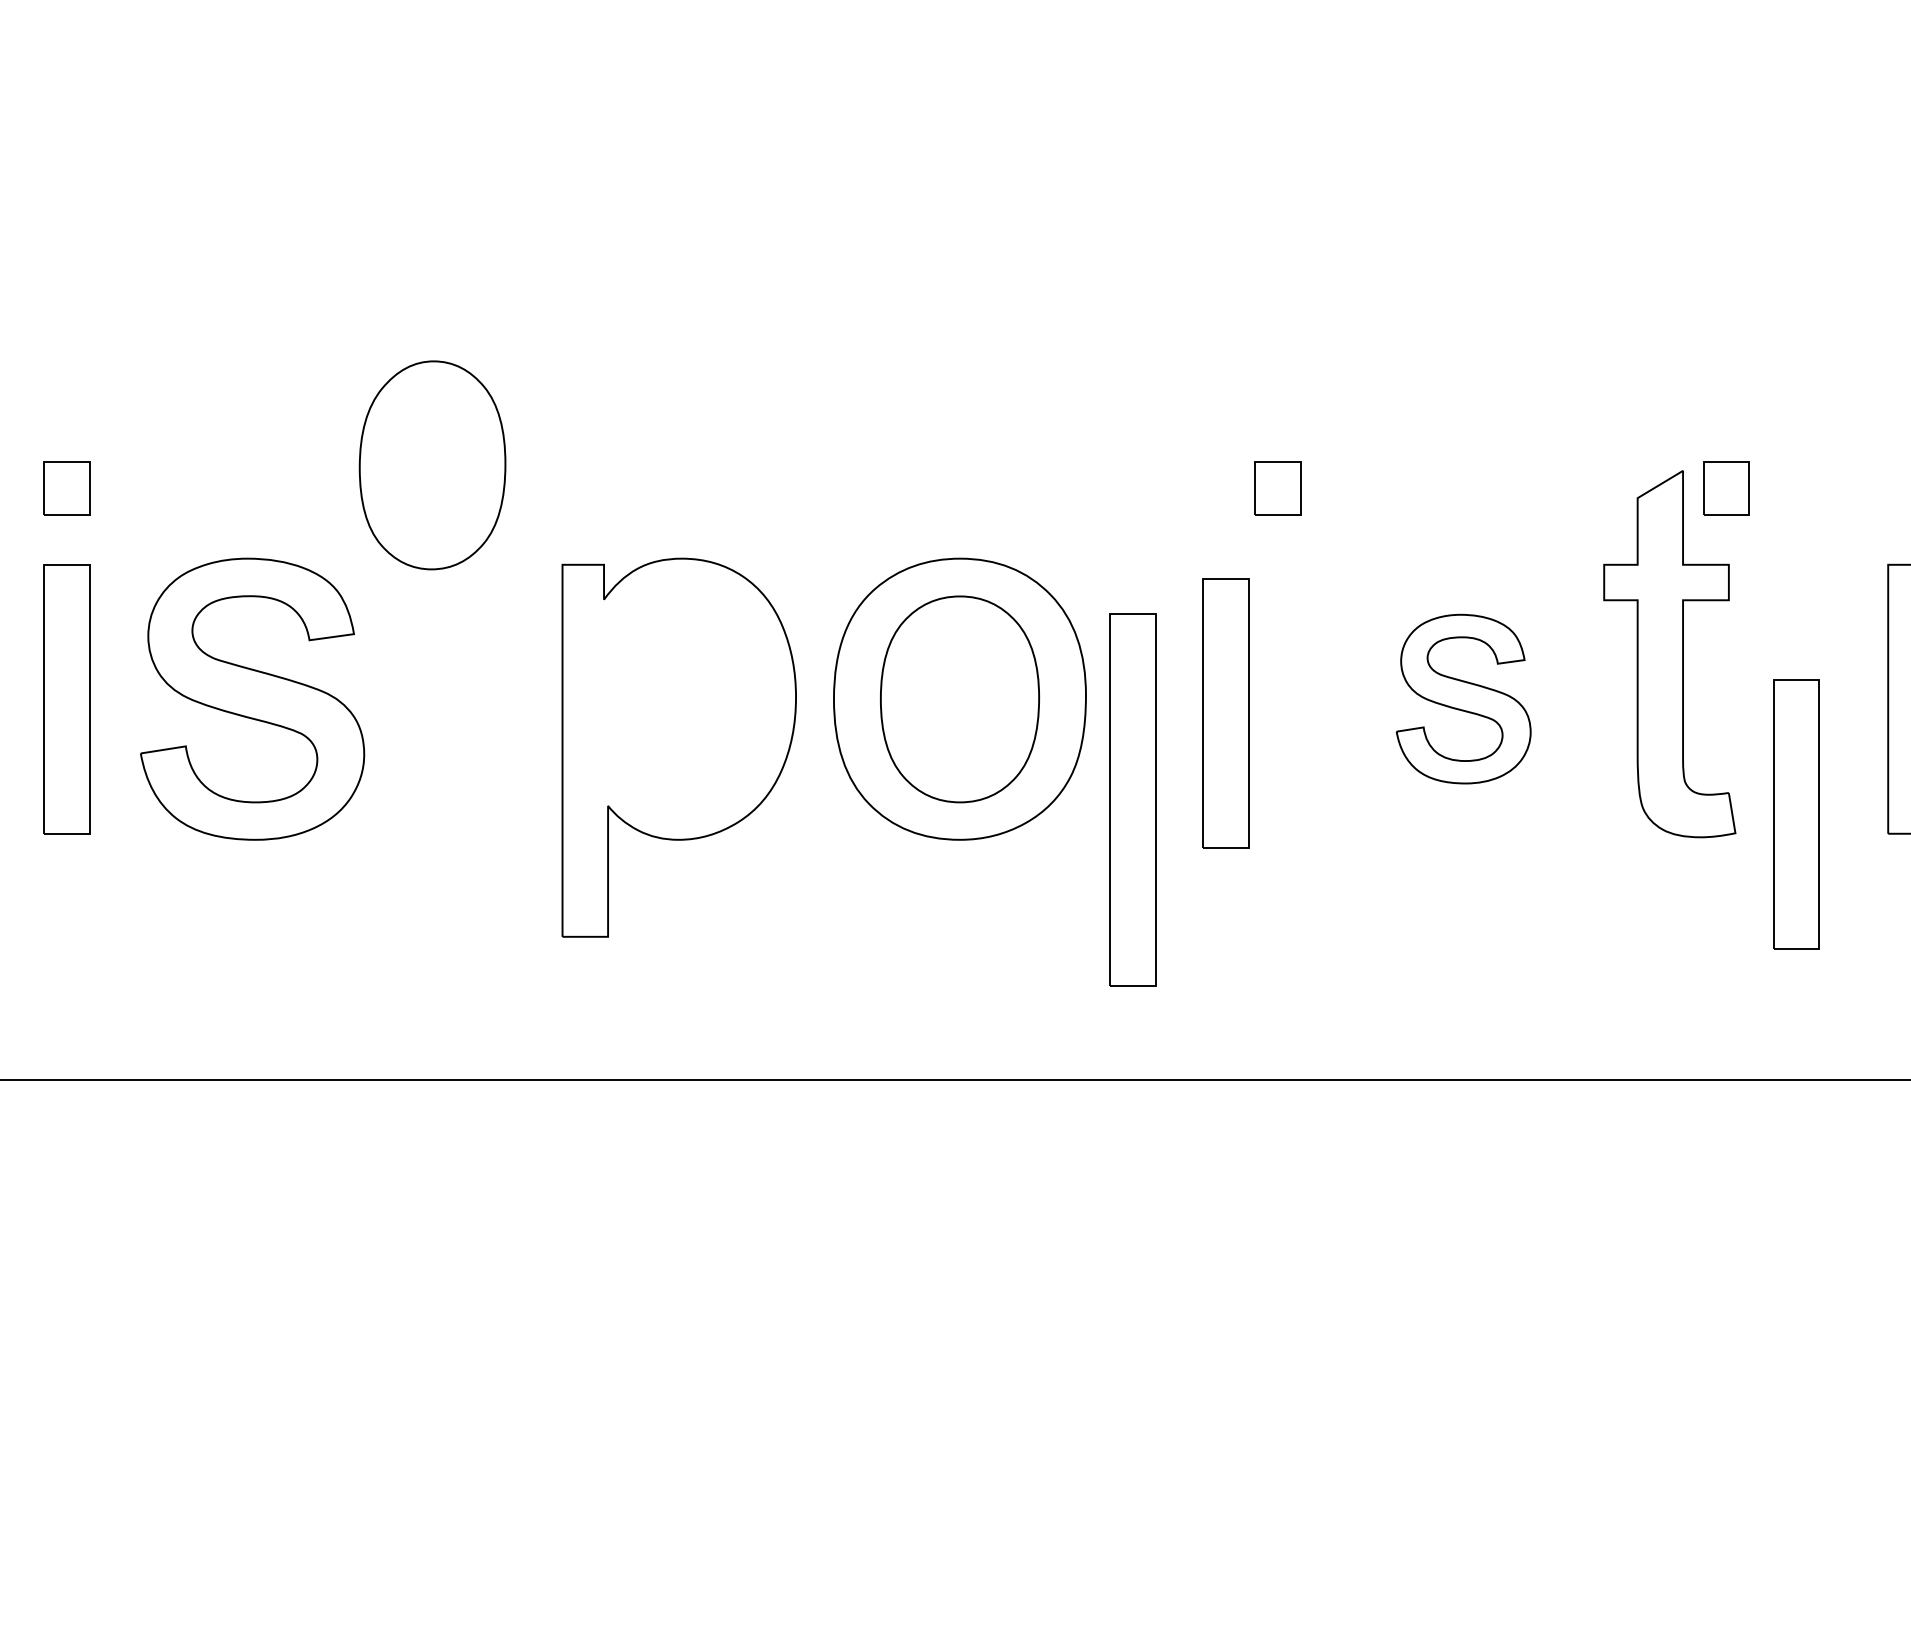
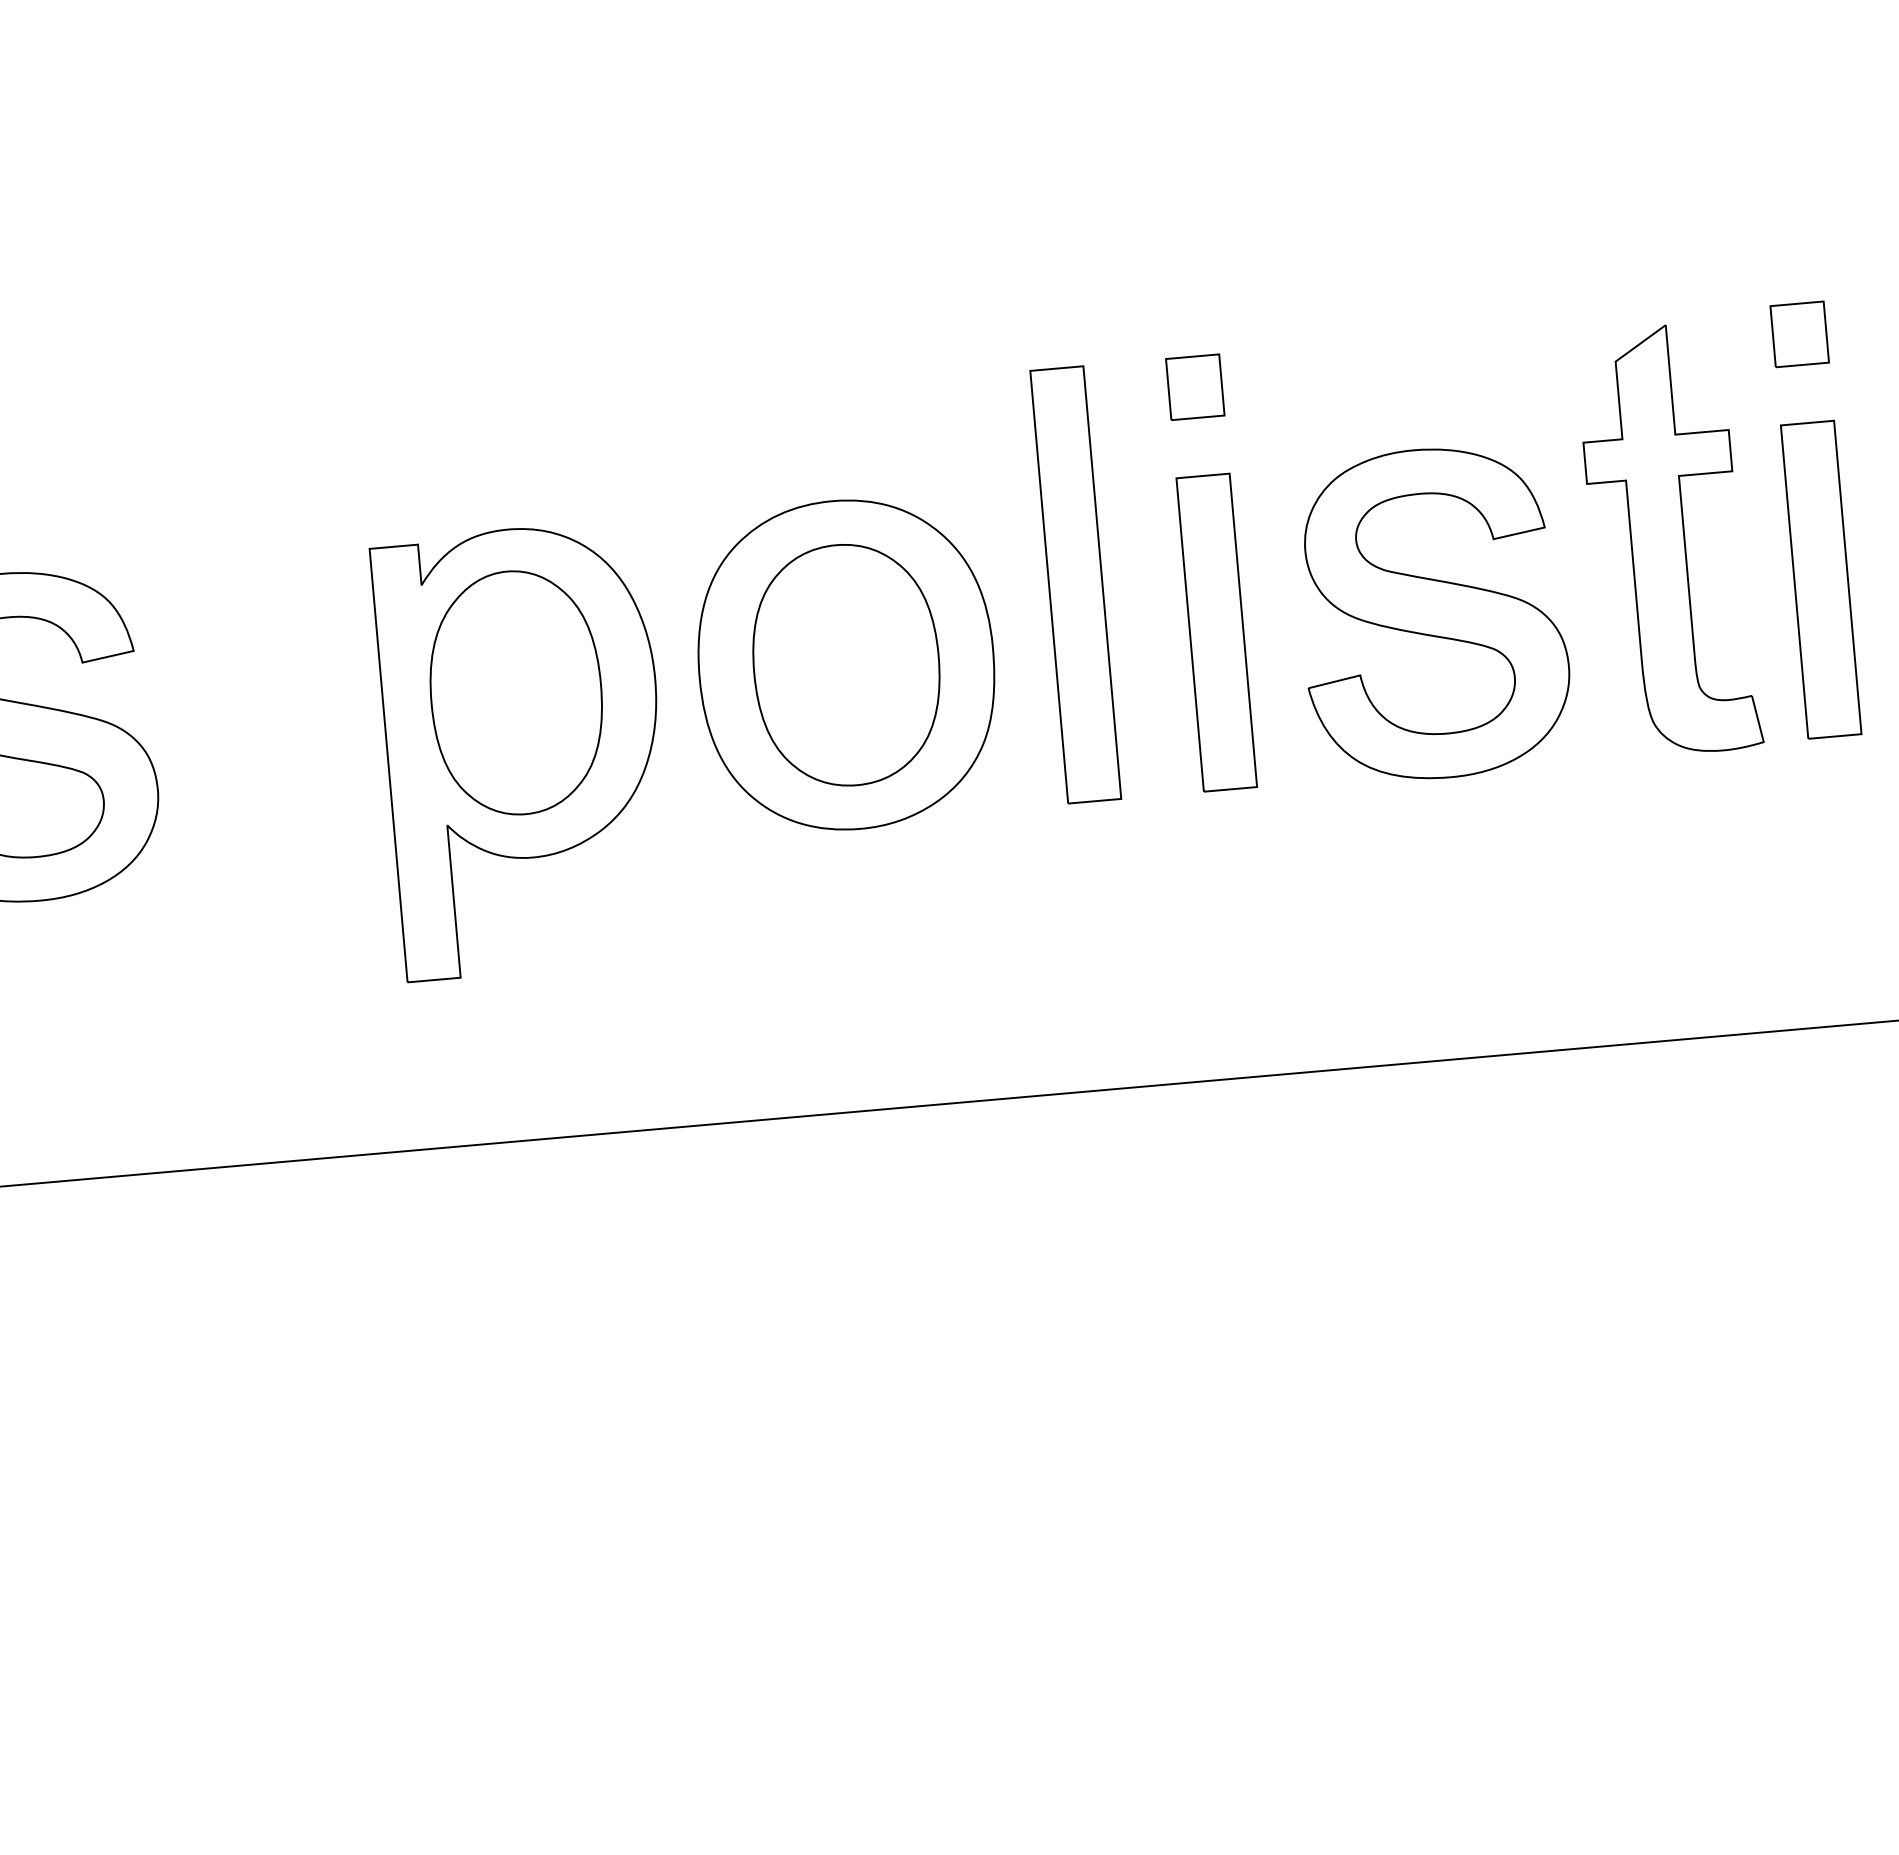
part: (432, 465) -> (516, 693), moved
part: (1726, 488) -> (1799, 334), moved
part: (1463, 698) -> (1433, 612), size x1.67
part: (1225, 713) -> (1216, 632), moved
part: (1132, 799) -> (1074, 584), moved
part: (1796, 814) -> (1821, 580), moved

